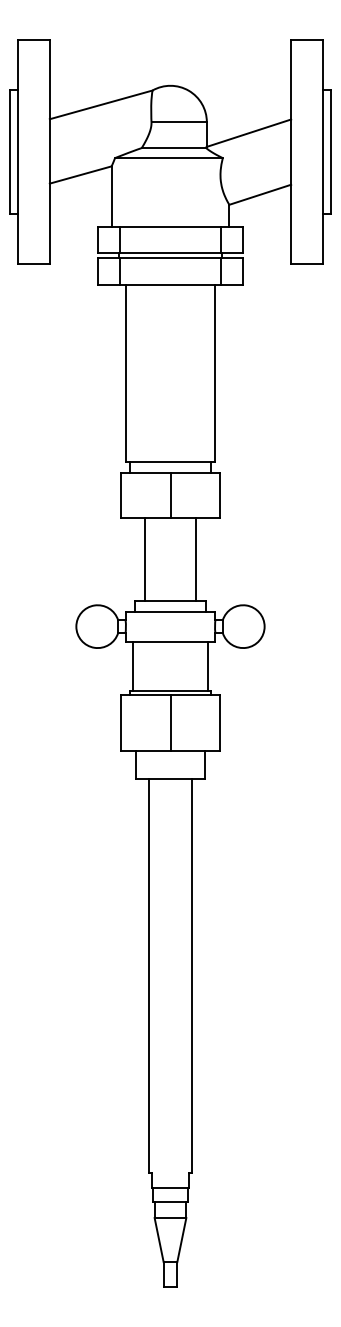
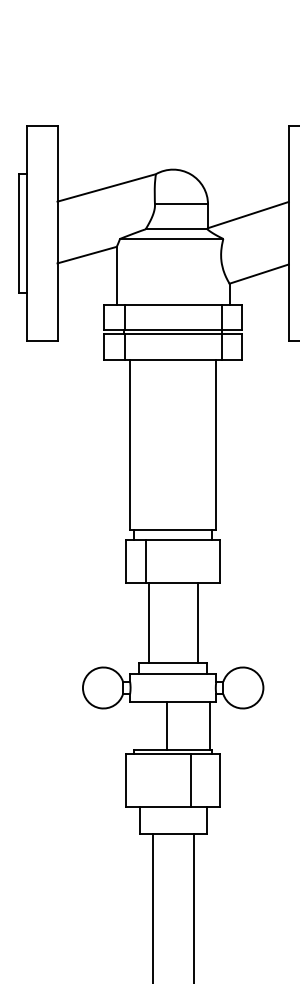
line: (170, 494) -> (146, 561), moved
line: (132, 665) -> (166, 725), moved
line: (170, 722) -> (191, 779), moved

